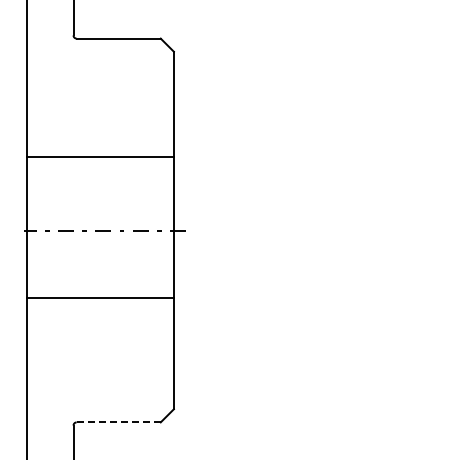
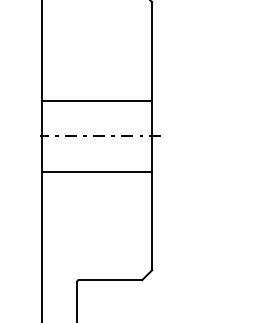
line: (99, 157) -> (96, 101), moved
line: (99, 297) -> (96, 171), moved
line: (118, 422) -> (110, 280), dashed -> solid

